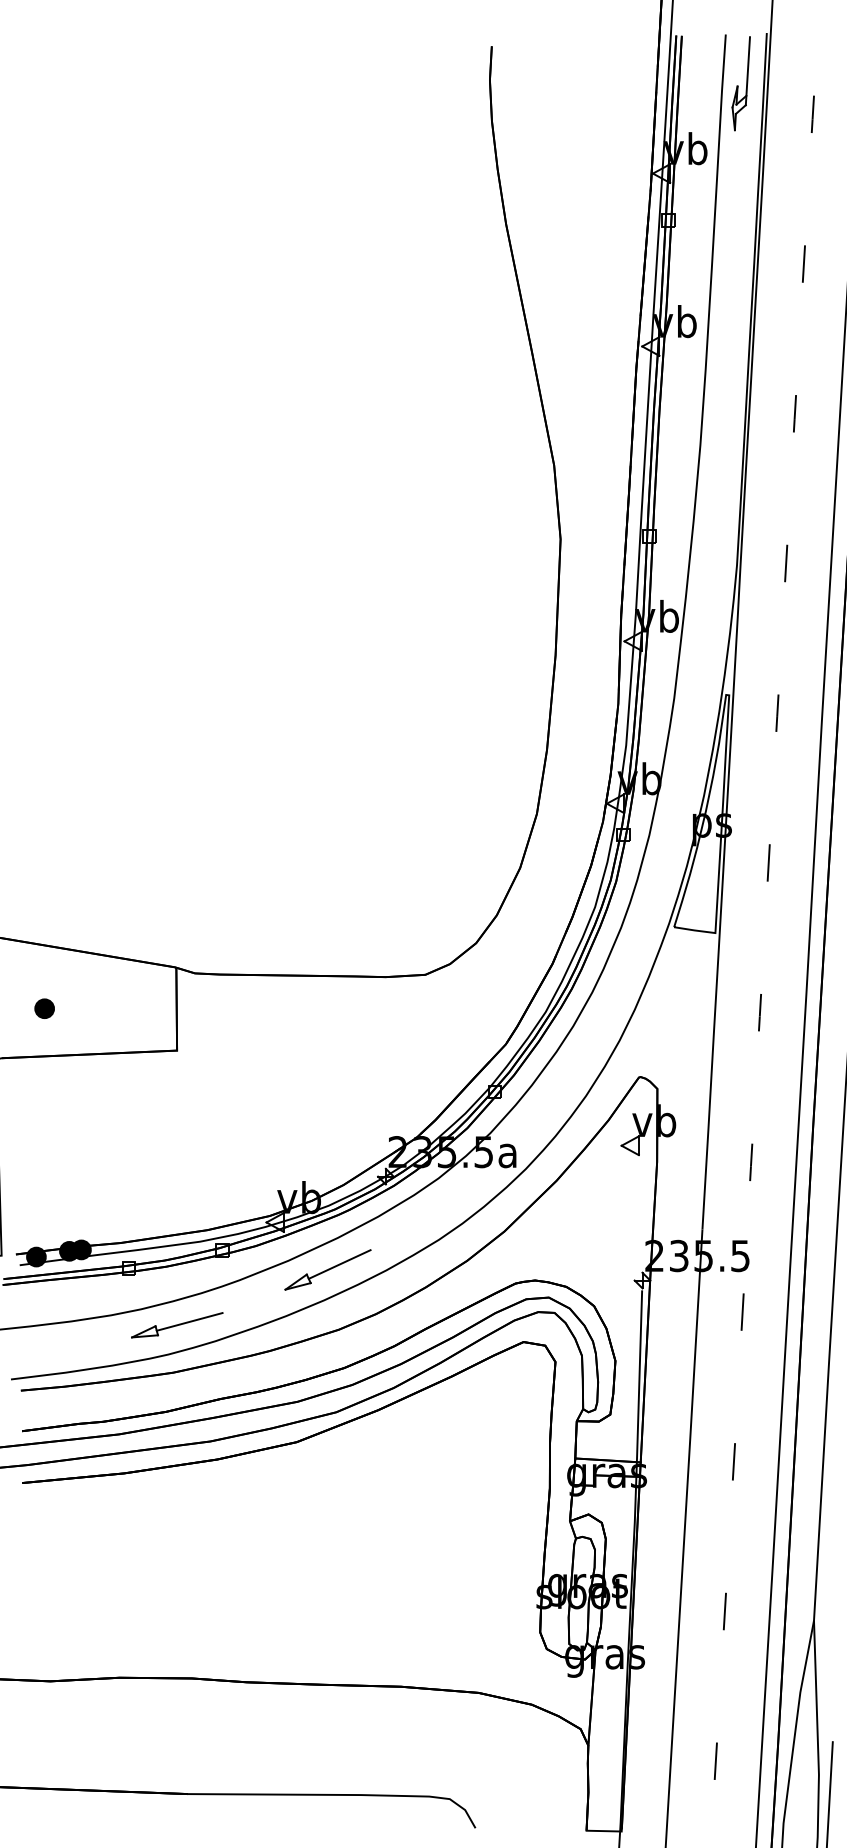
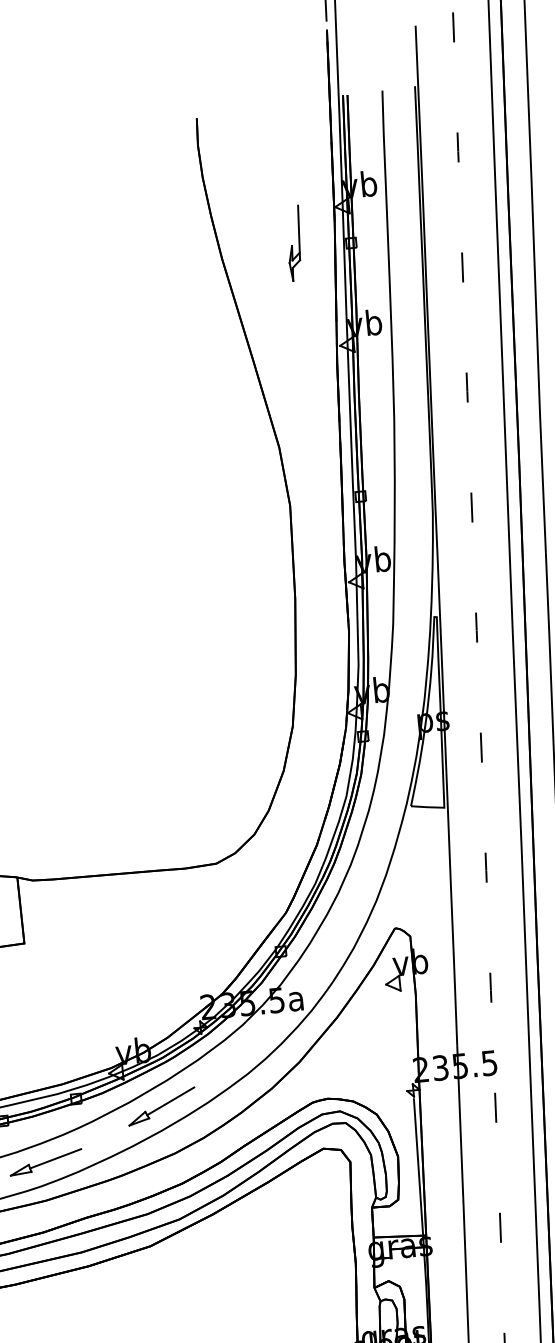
part: (740, 83) -> (294, 243), moved

